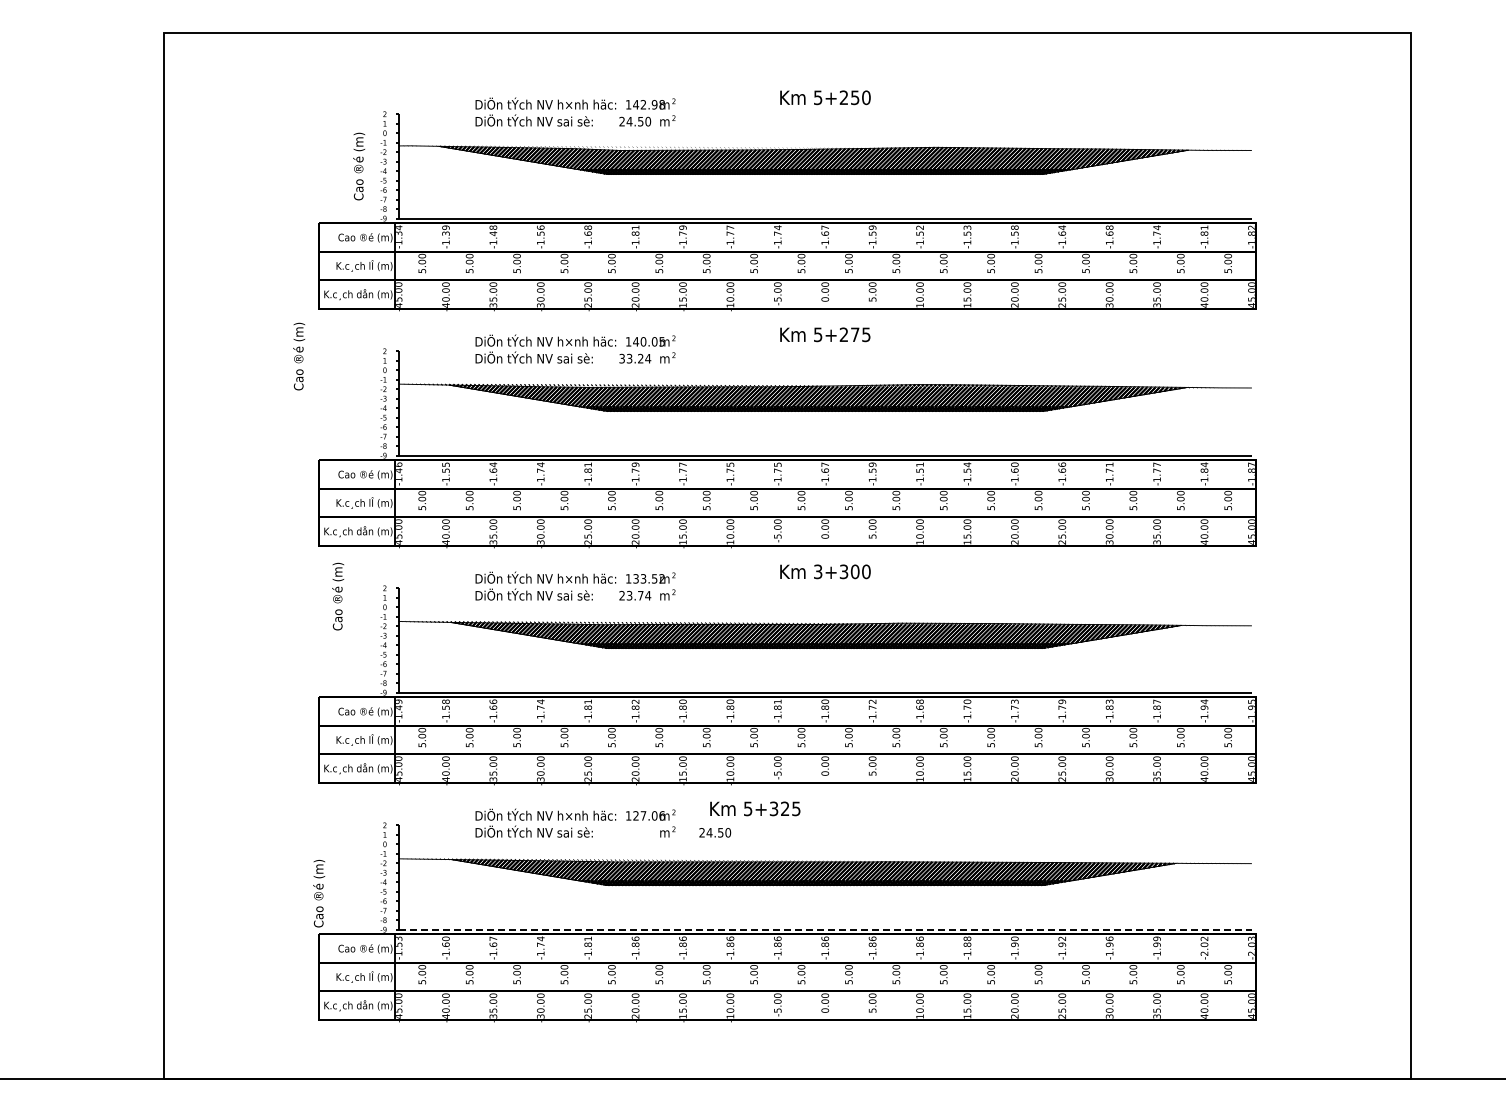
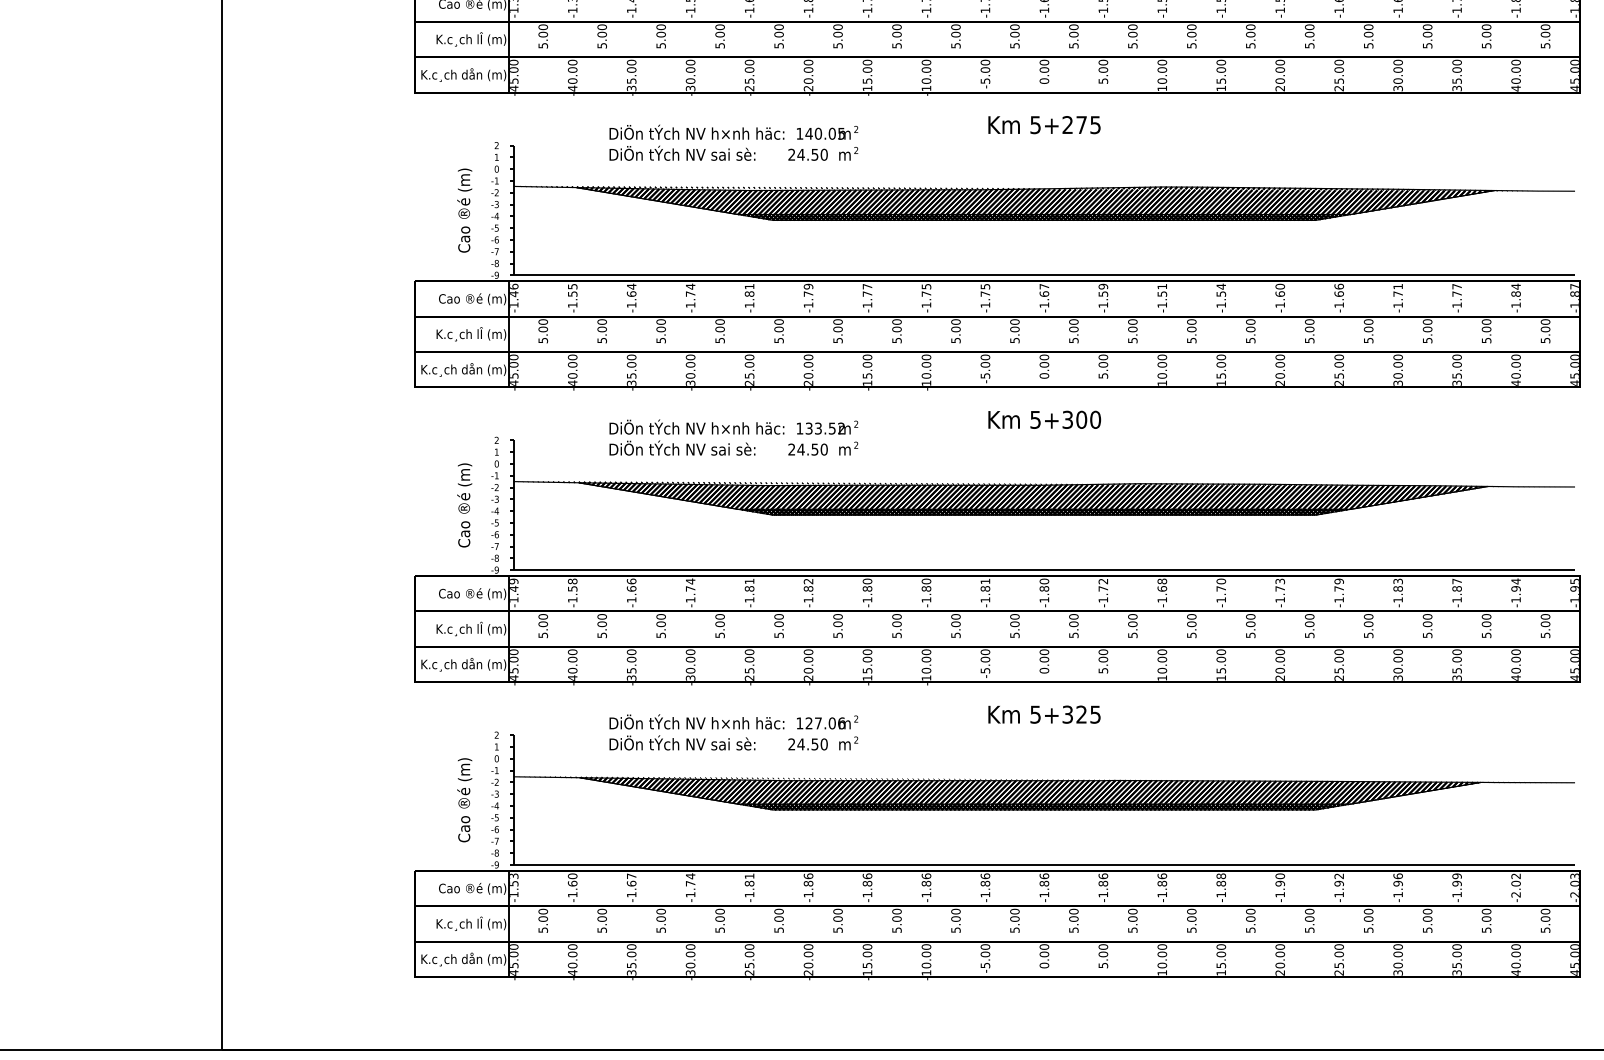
text: (299, 356) -> (465, 210), moved
text: (635, 358) -> (808, 154), 33.24 -> 24.50
text: (818, 571) -> (1036, 419), 3+300 -> 5+300
text: (638, 595) -> (812, 449), 23.74 -> 24.50
text: (338, 596) -> (465, 505), moved
text: (755, 808) -> (1044, 714), moved
text: (715, 832) -> (808, 744), moved
text: (319, 893) -> (465, 800), moved
line: (825, 929) -> (1044, 864), dashed -> solid

